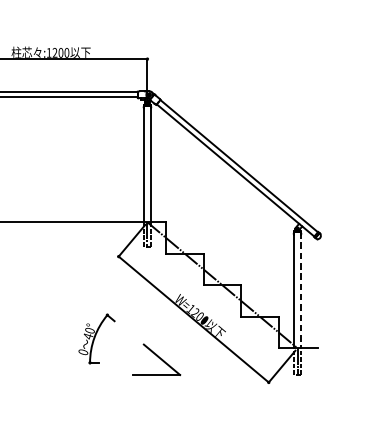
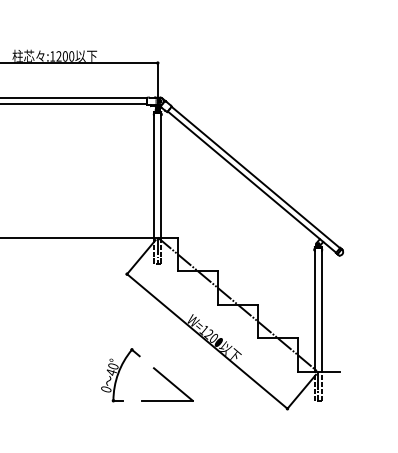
line: (300, 290) -> (321, 310), dashed -> solid
part: (96, 339) -> (120, 375), moved

